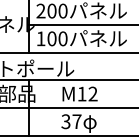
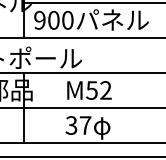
text: (40, 38) -> (39, 19), 100 -> 900
text: (81, 93) -> (91, 89), M12 -> M52

